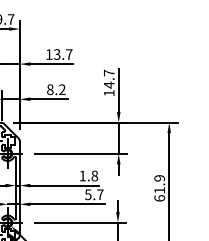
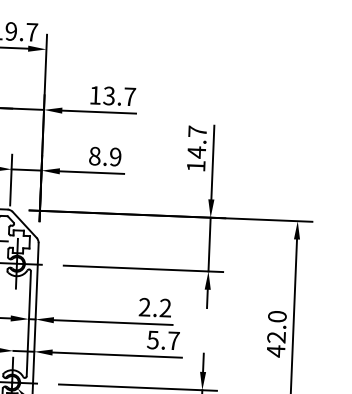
text: (62, 90) -> (115, 158), 8.2 -> 8.9
text: (88, 175) -> (154, 306), 1.8 -> 2.2
text: (159, 188) -> (276, 334), 61.9 -> 42.0

